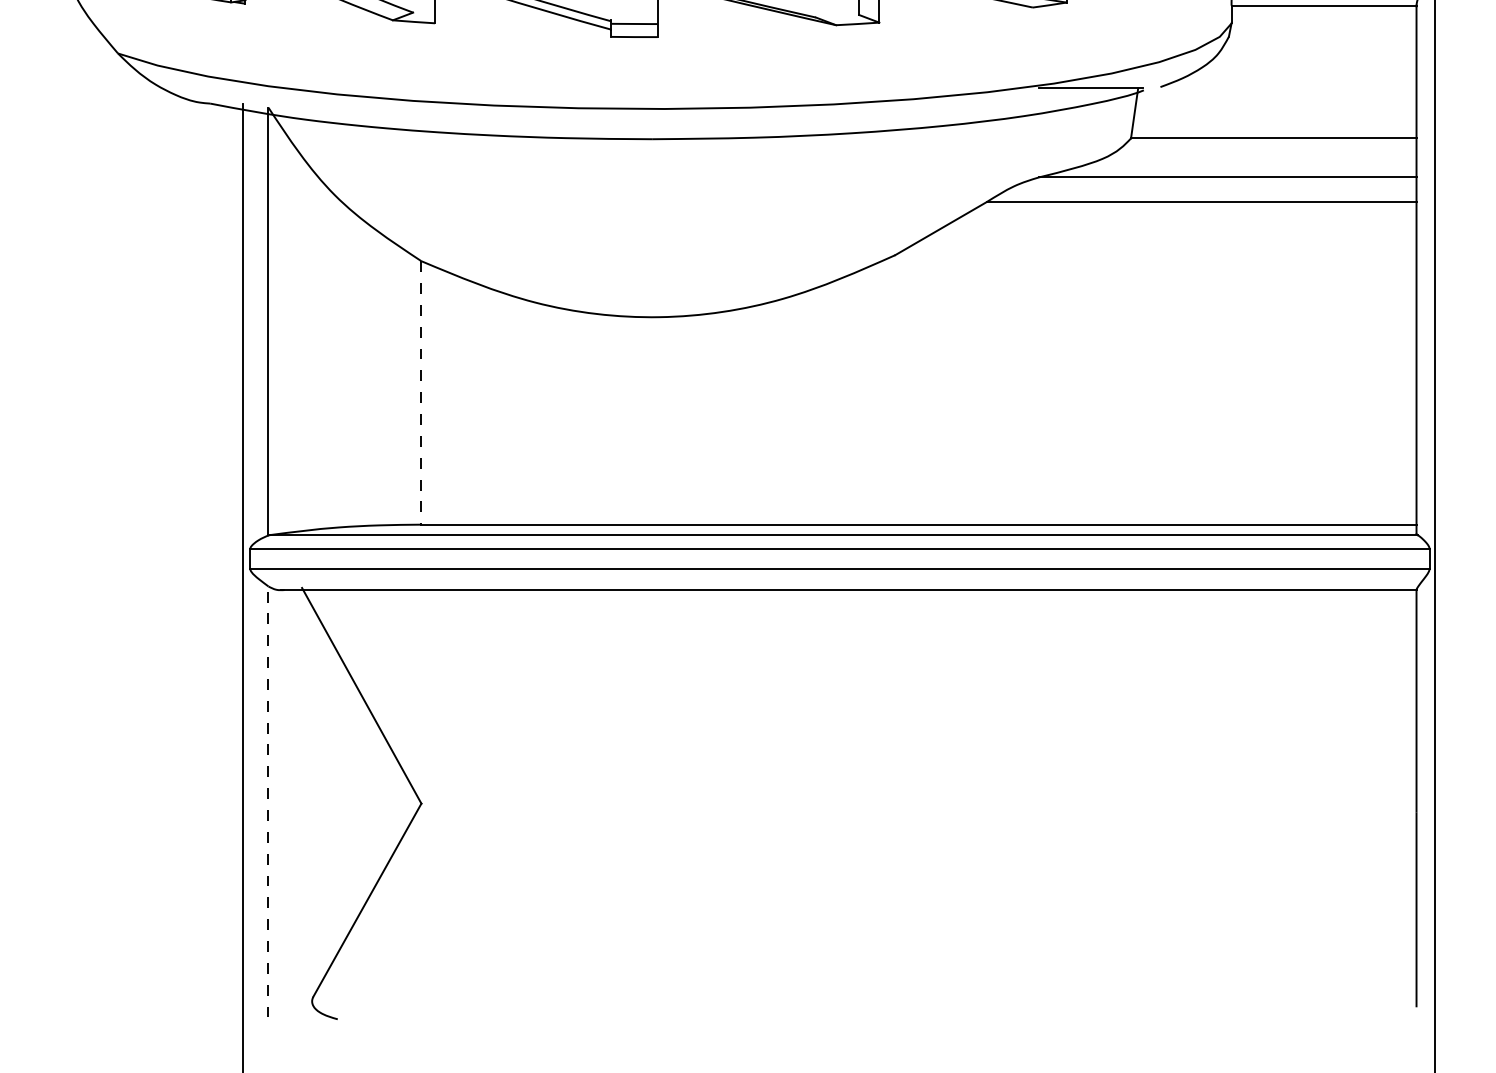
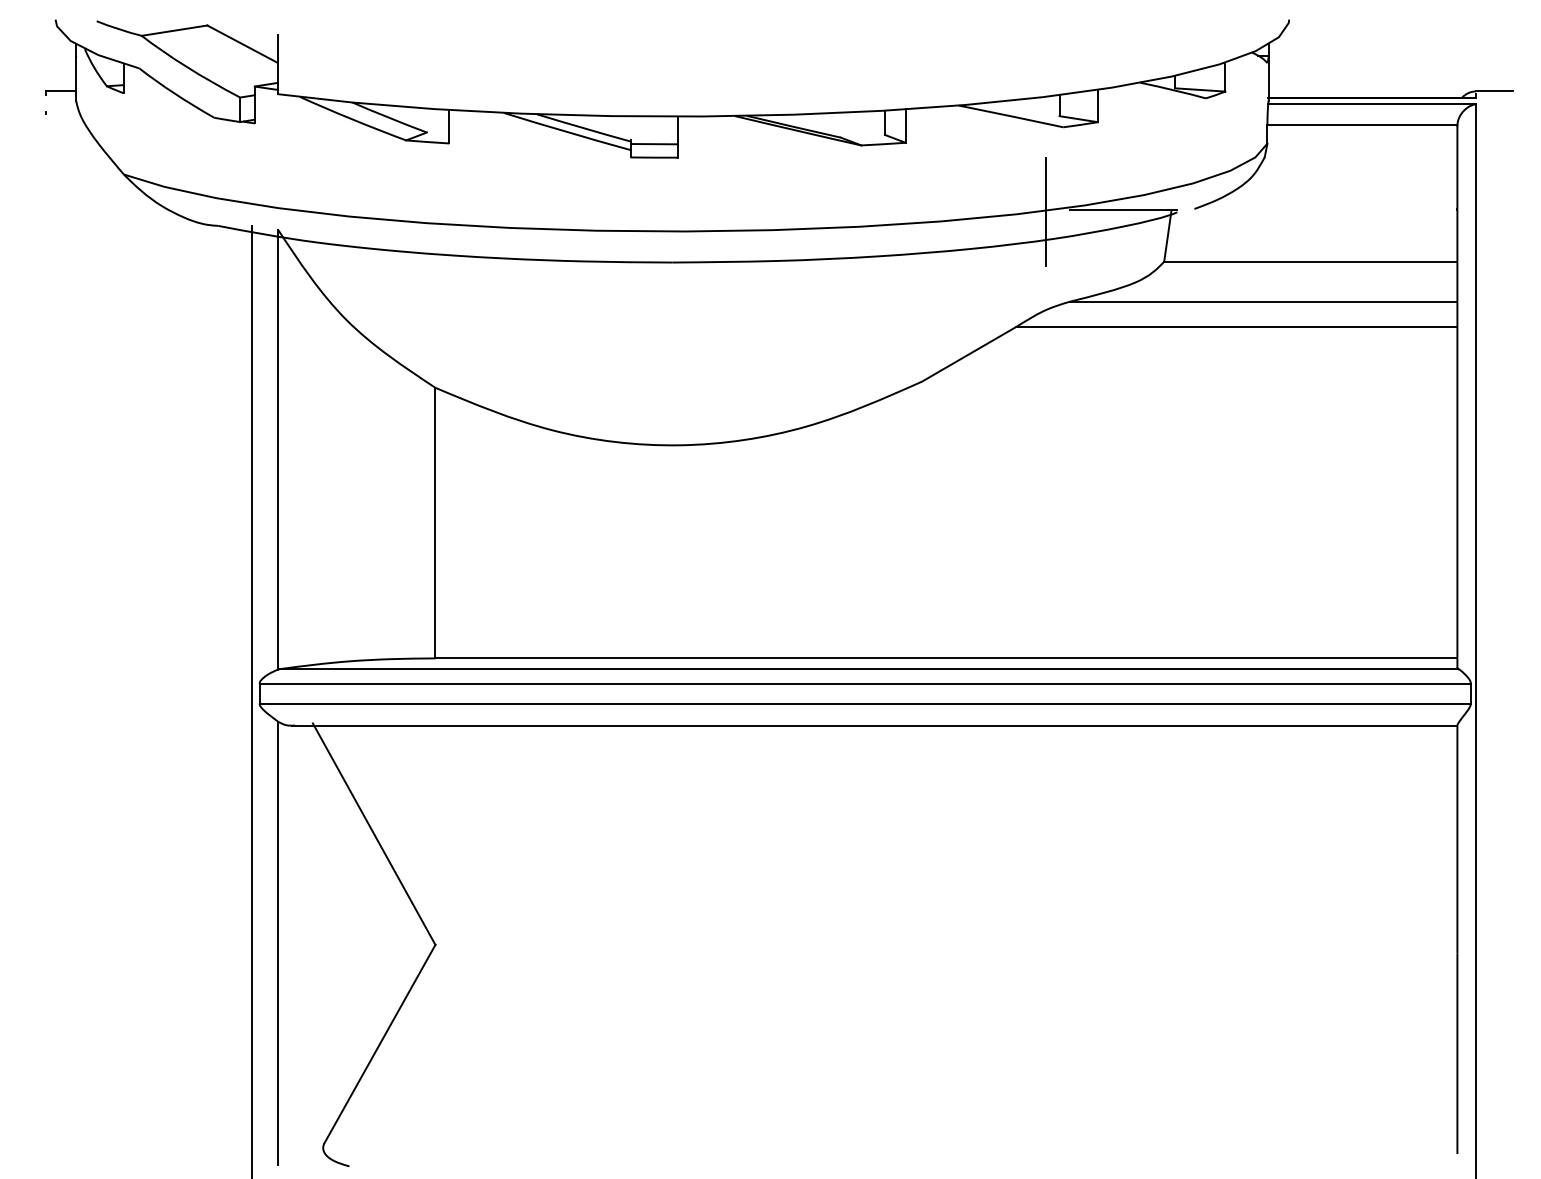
line: (1016, 90) -> (1046, 212), added
line: (421, 393) -> (435, 523), dashed -> solid
line: (268, 801) -> (278, 942), dashed -> solid

